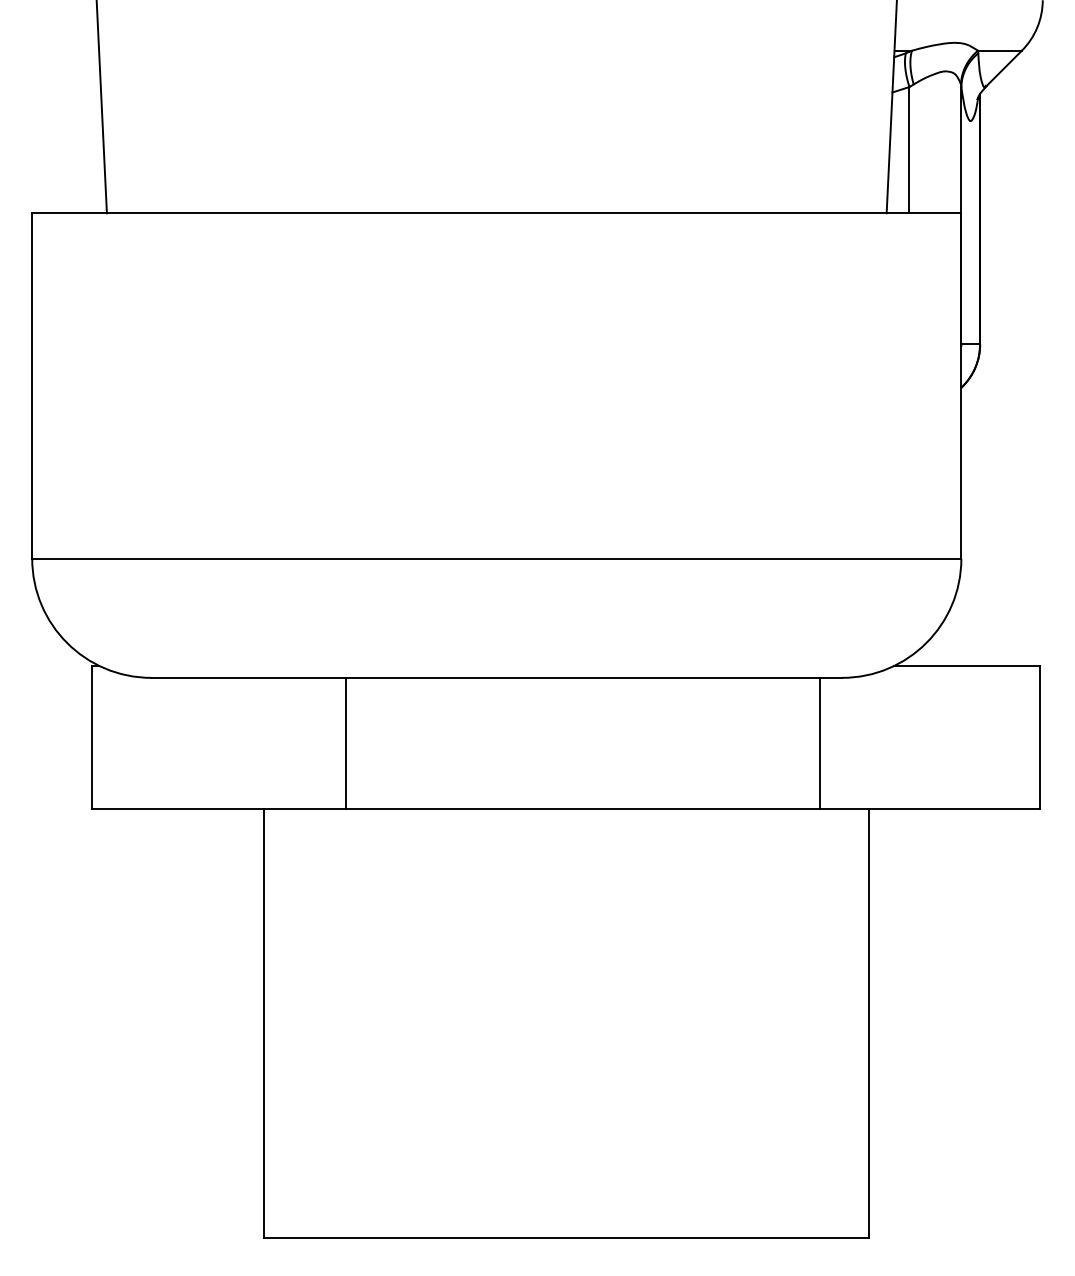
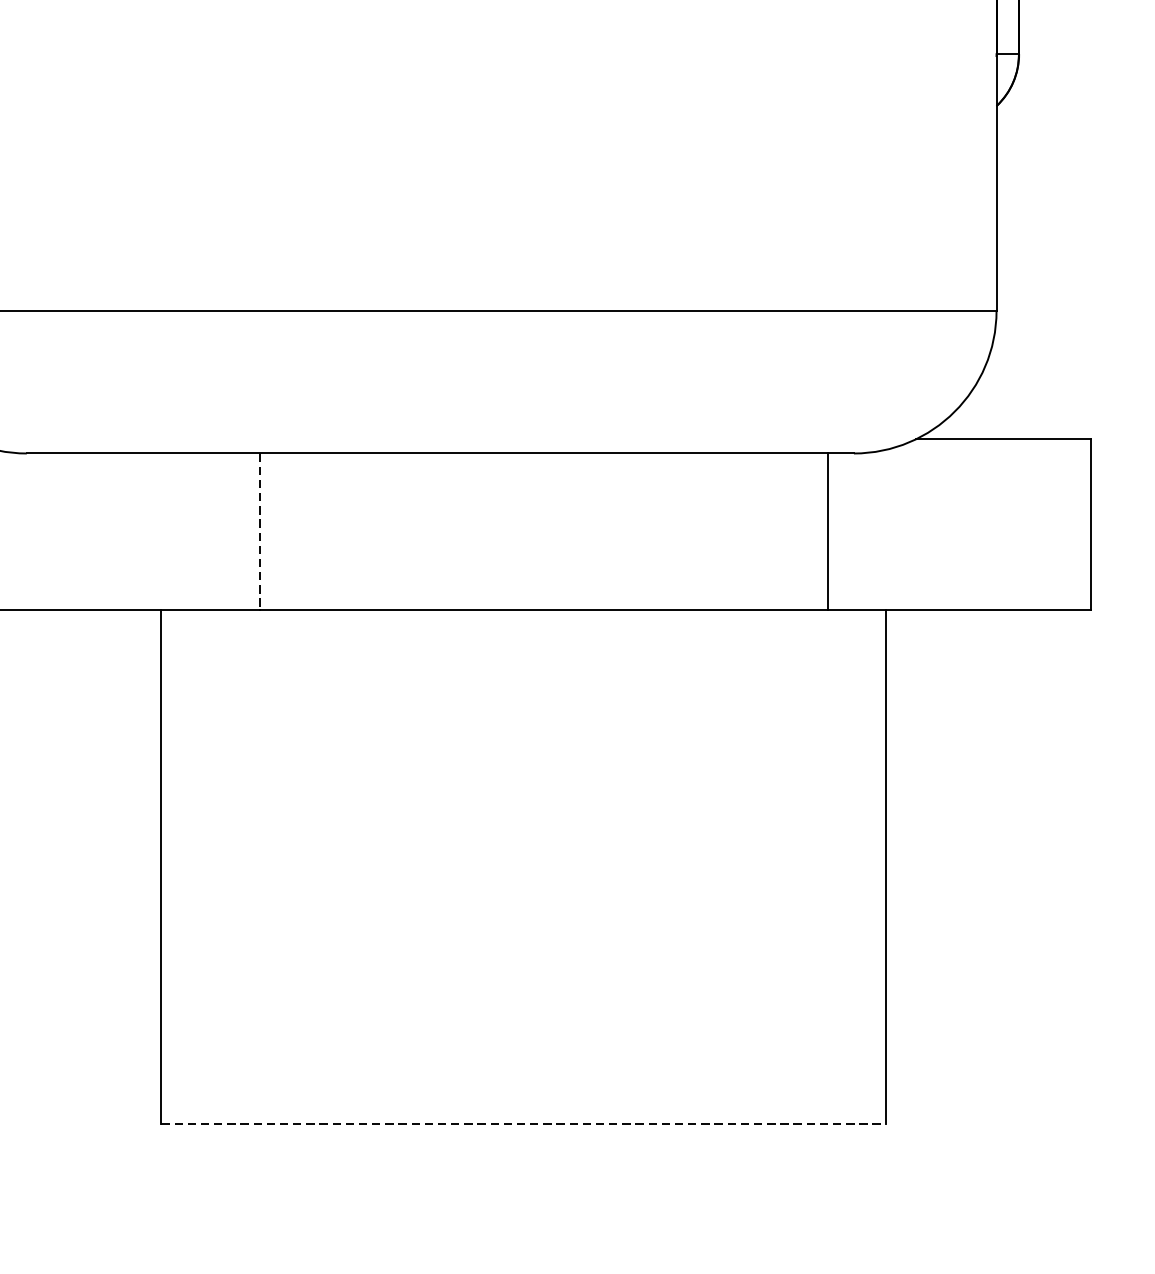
line: (346, 743) -> (260, 532), solid -> dashed
line: (566, 1237) -> (523, 1123), solid -> dashed

